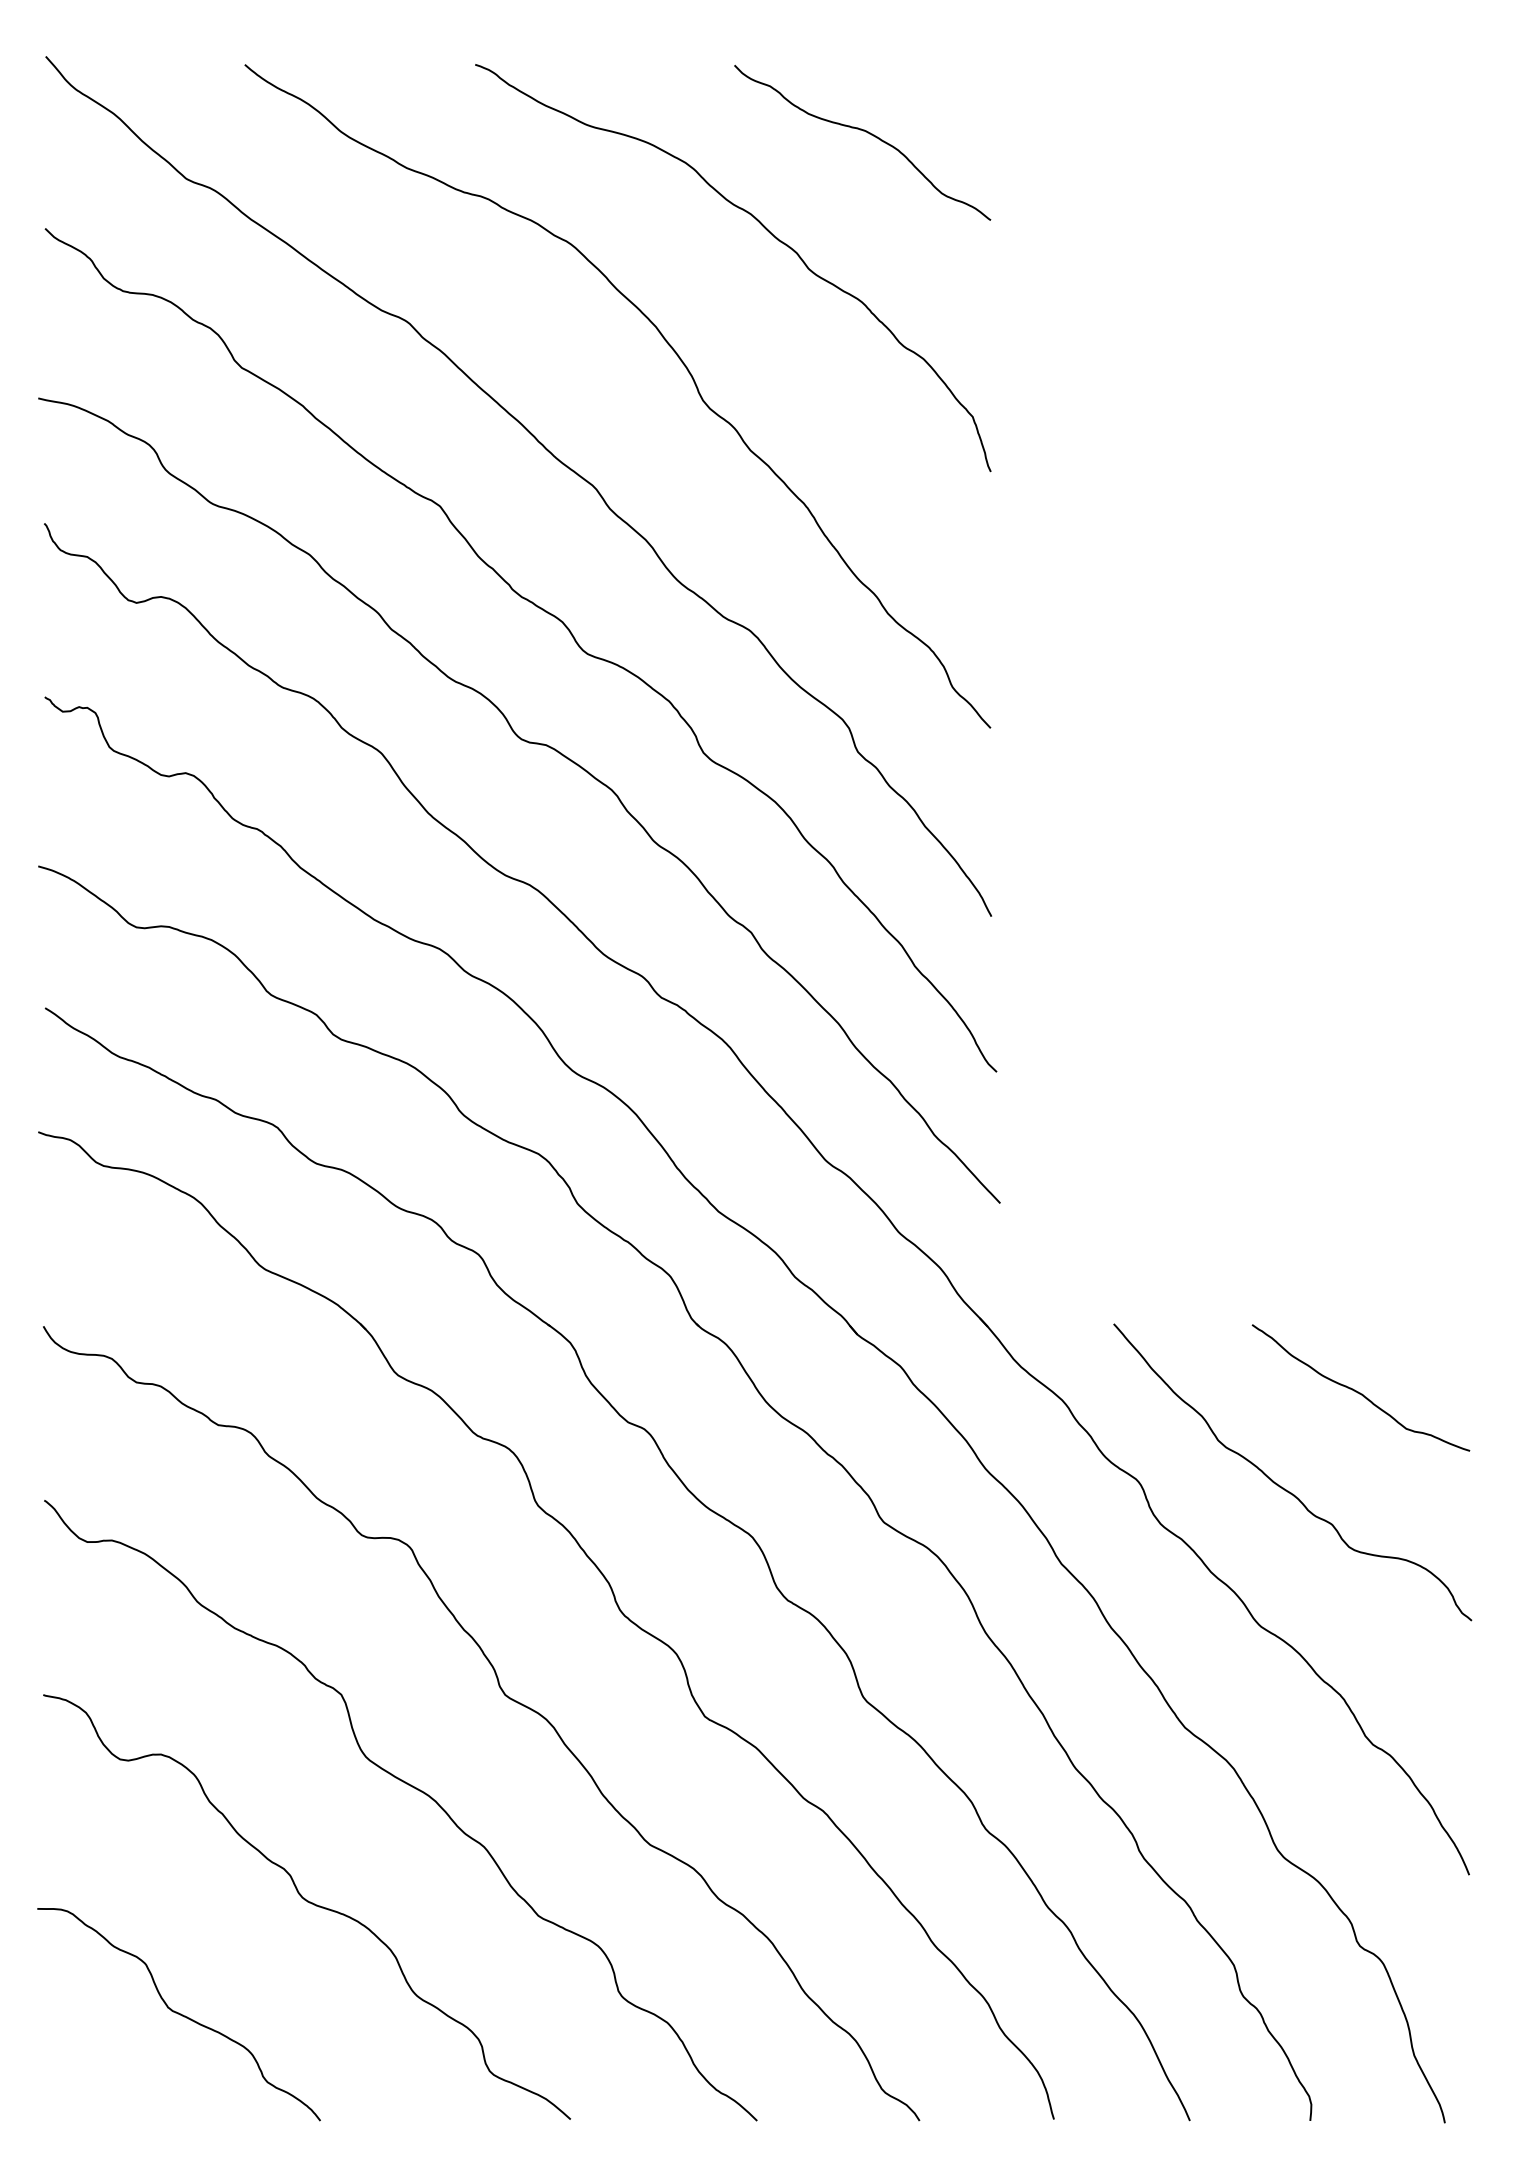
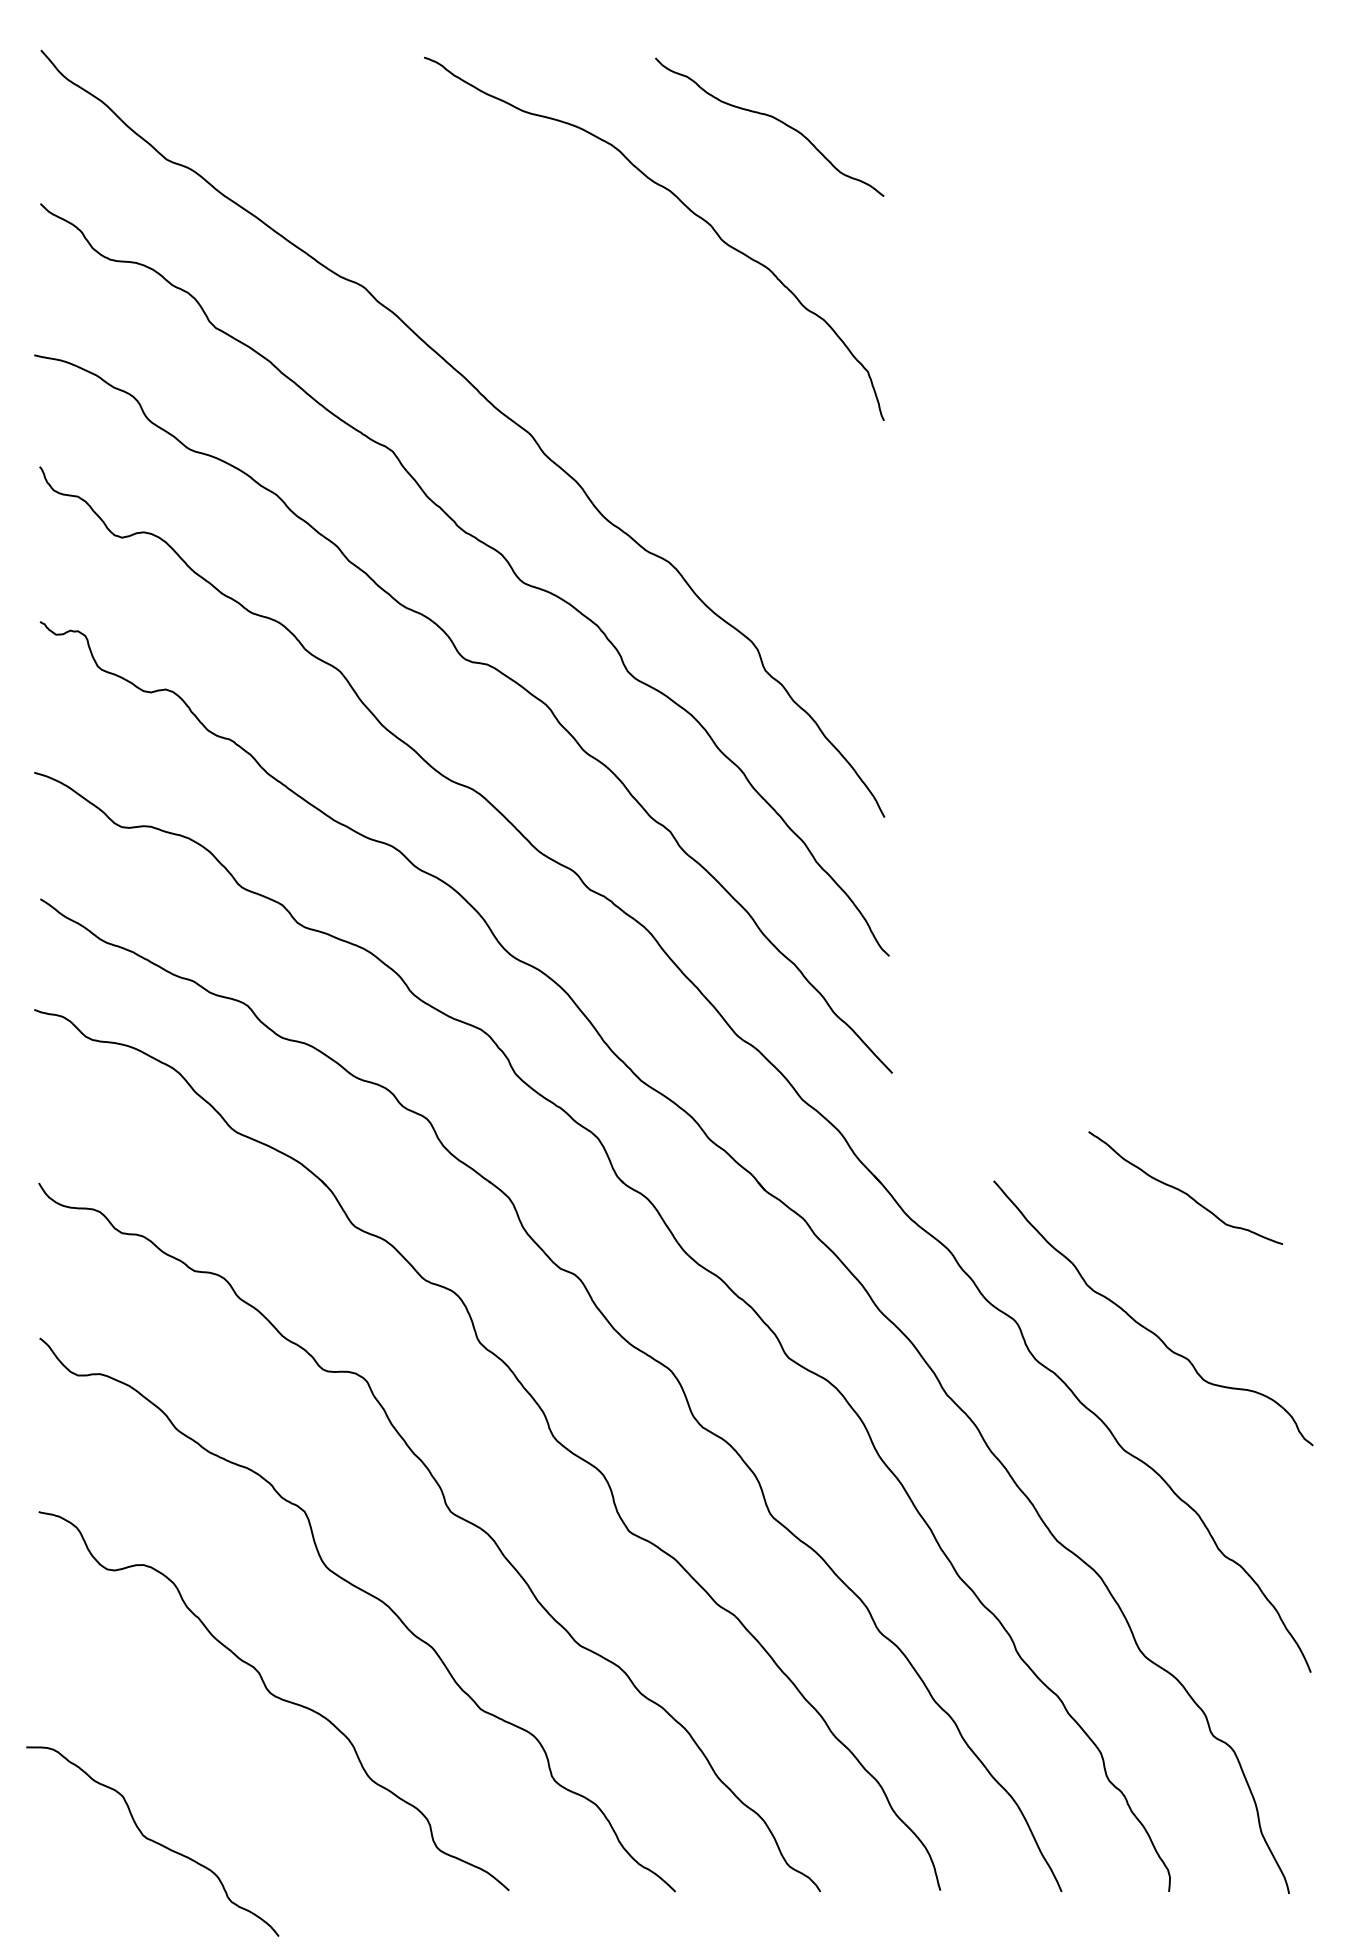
curve: (672, 350) -> (600, 312), removed
curve: (1358, 1391) -> (1183, 1191), moved
curve: (178, 2014) -> (152, 1841), moved

